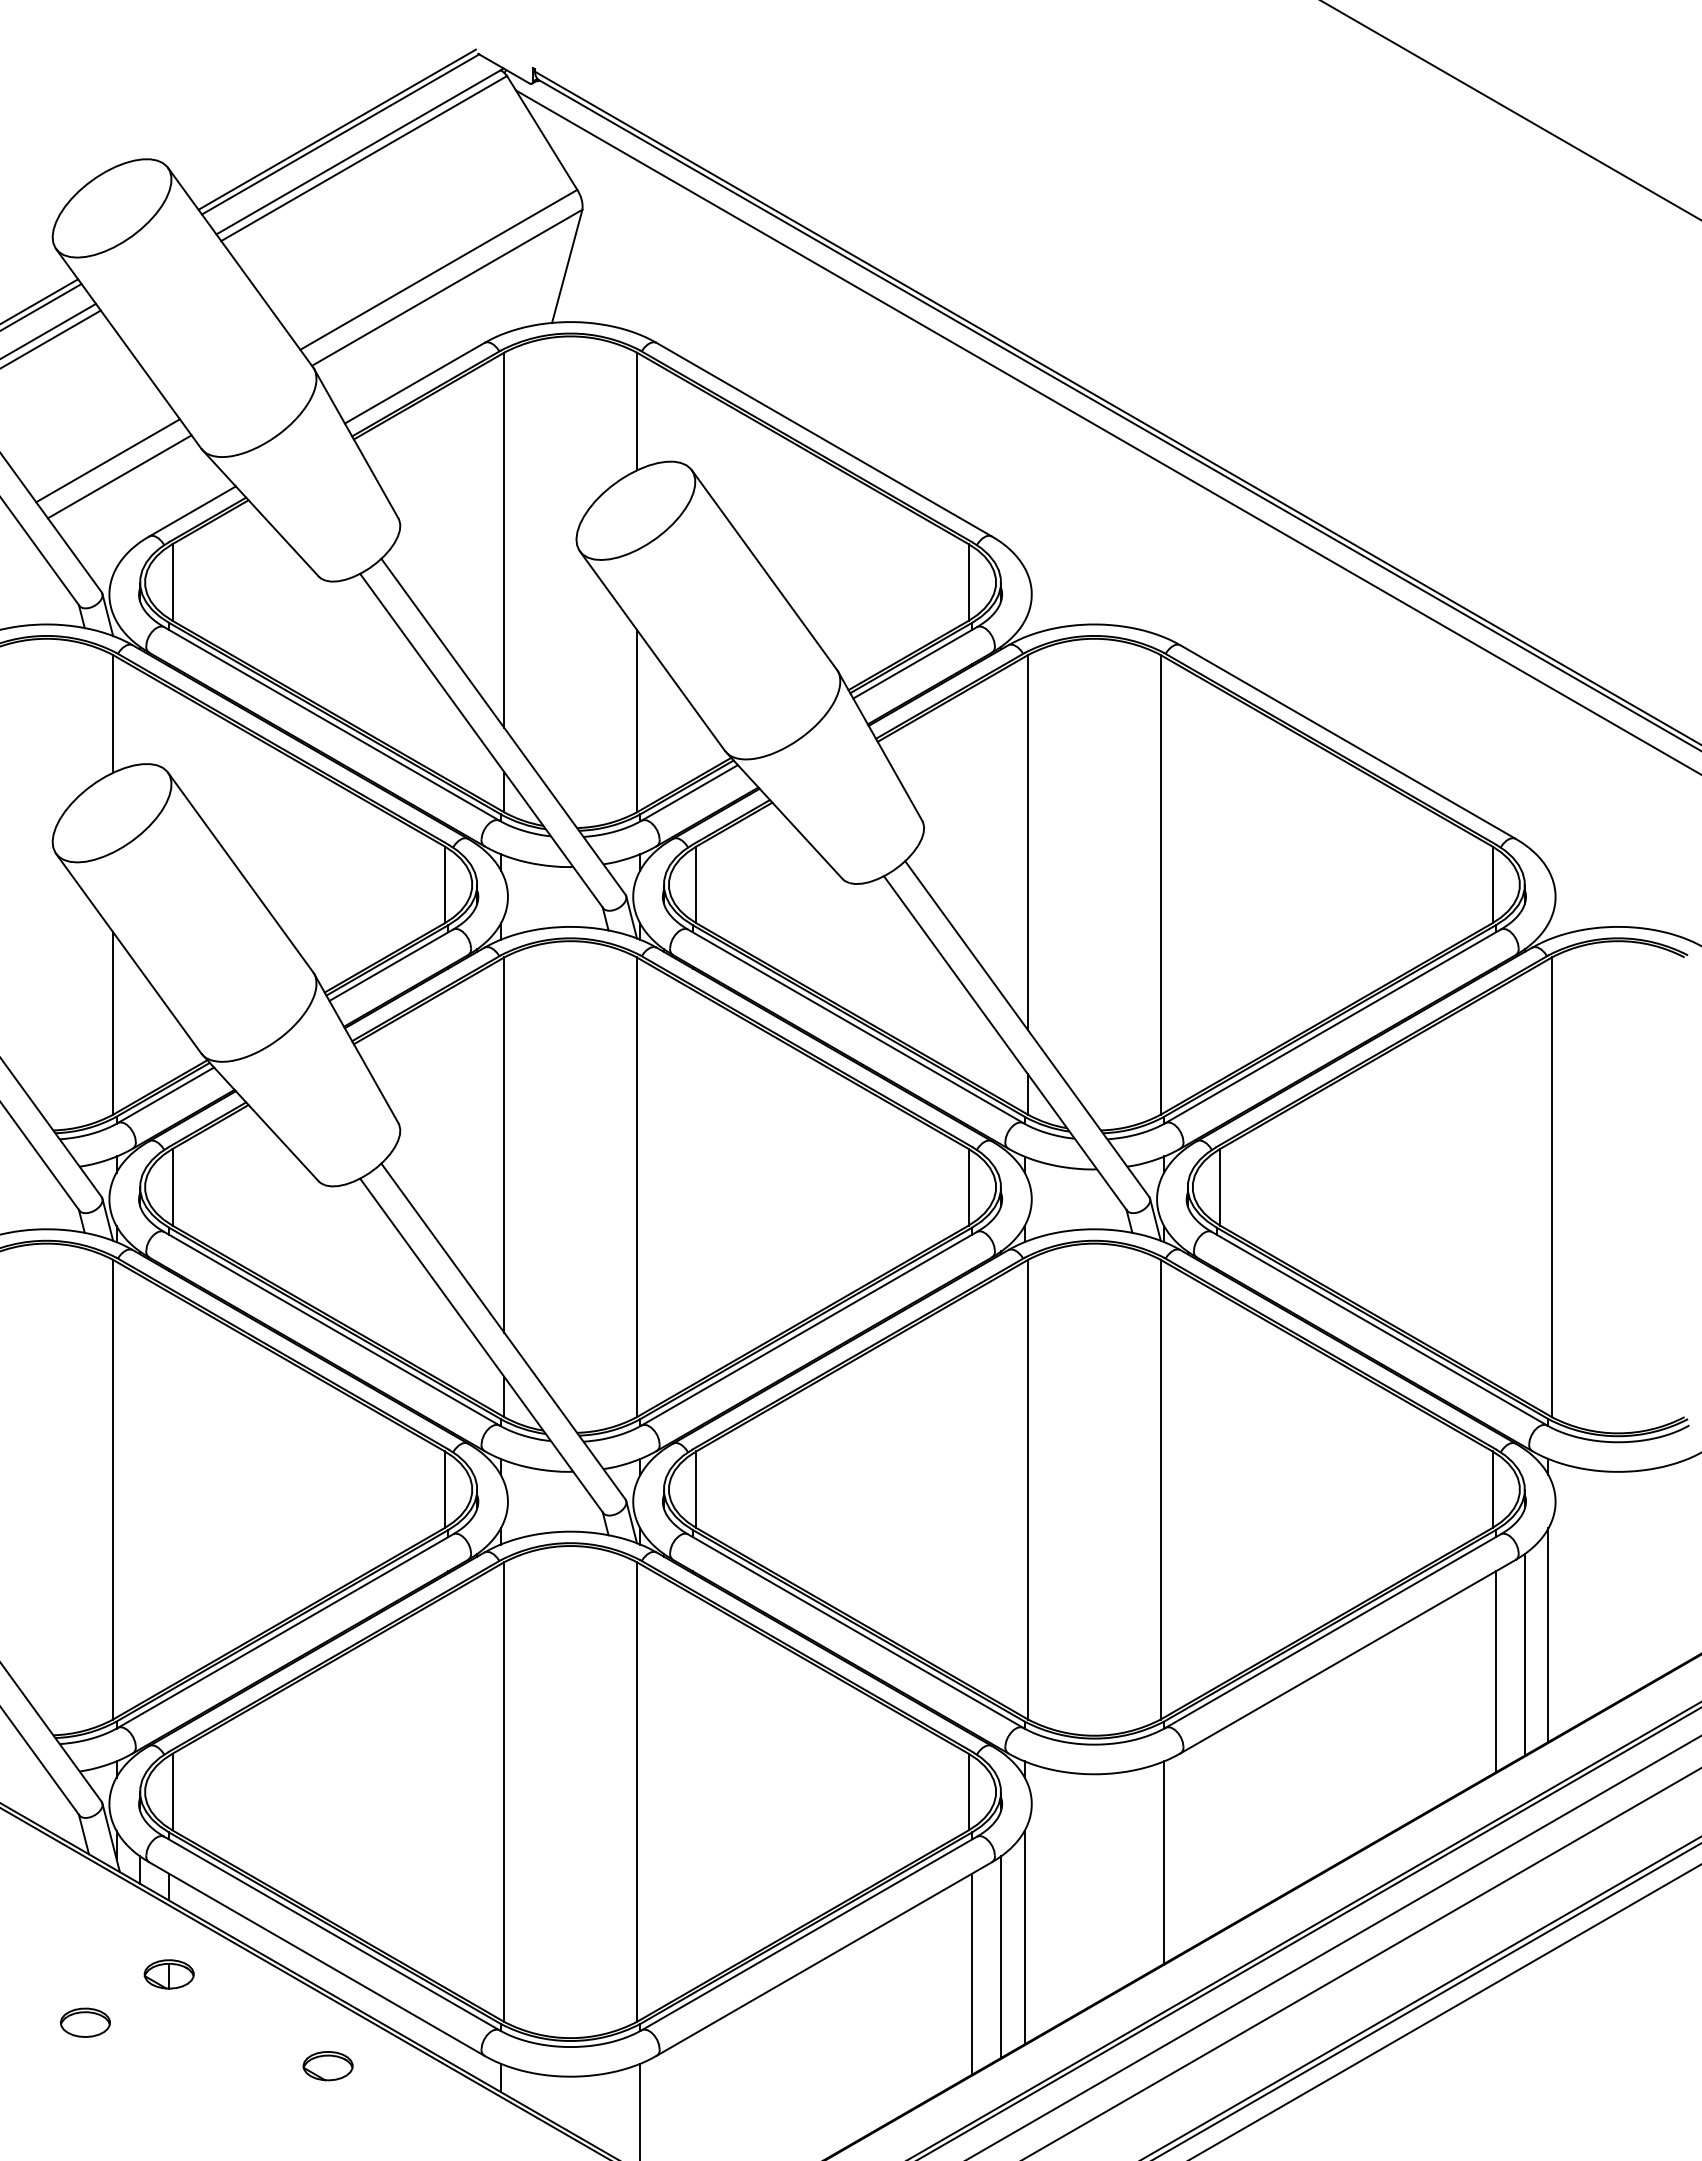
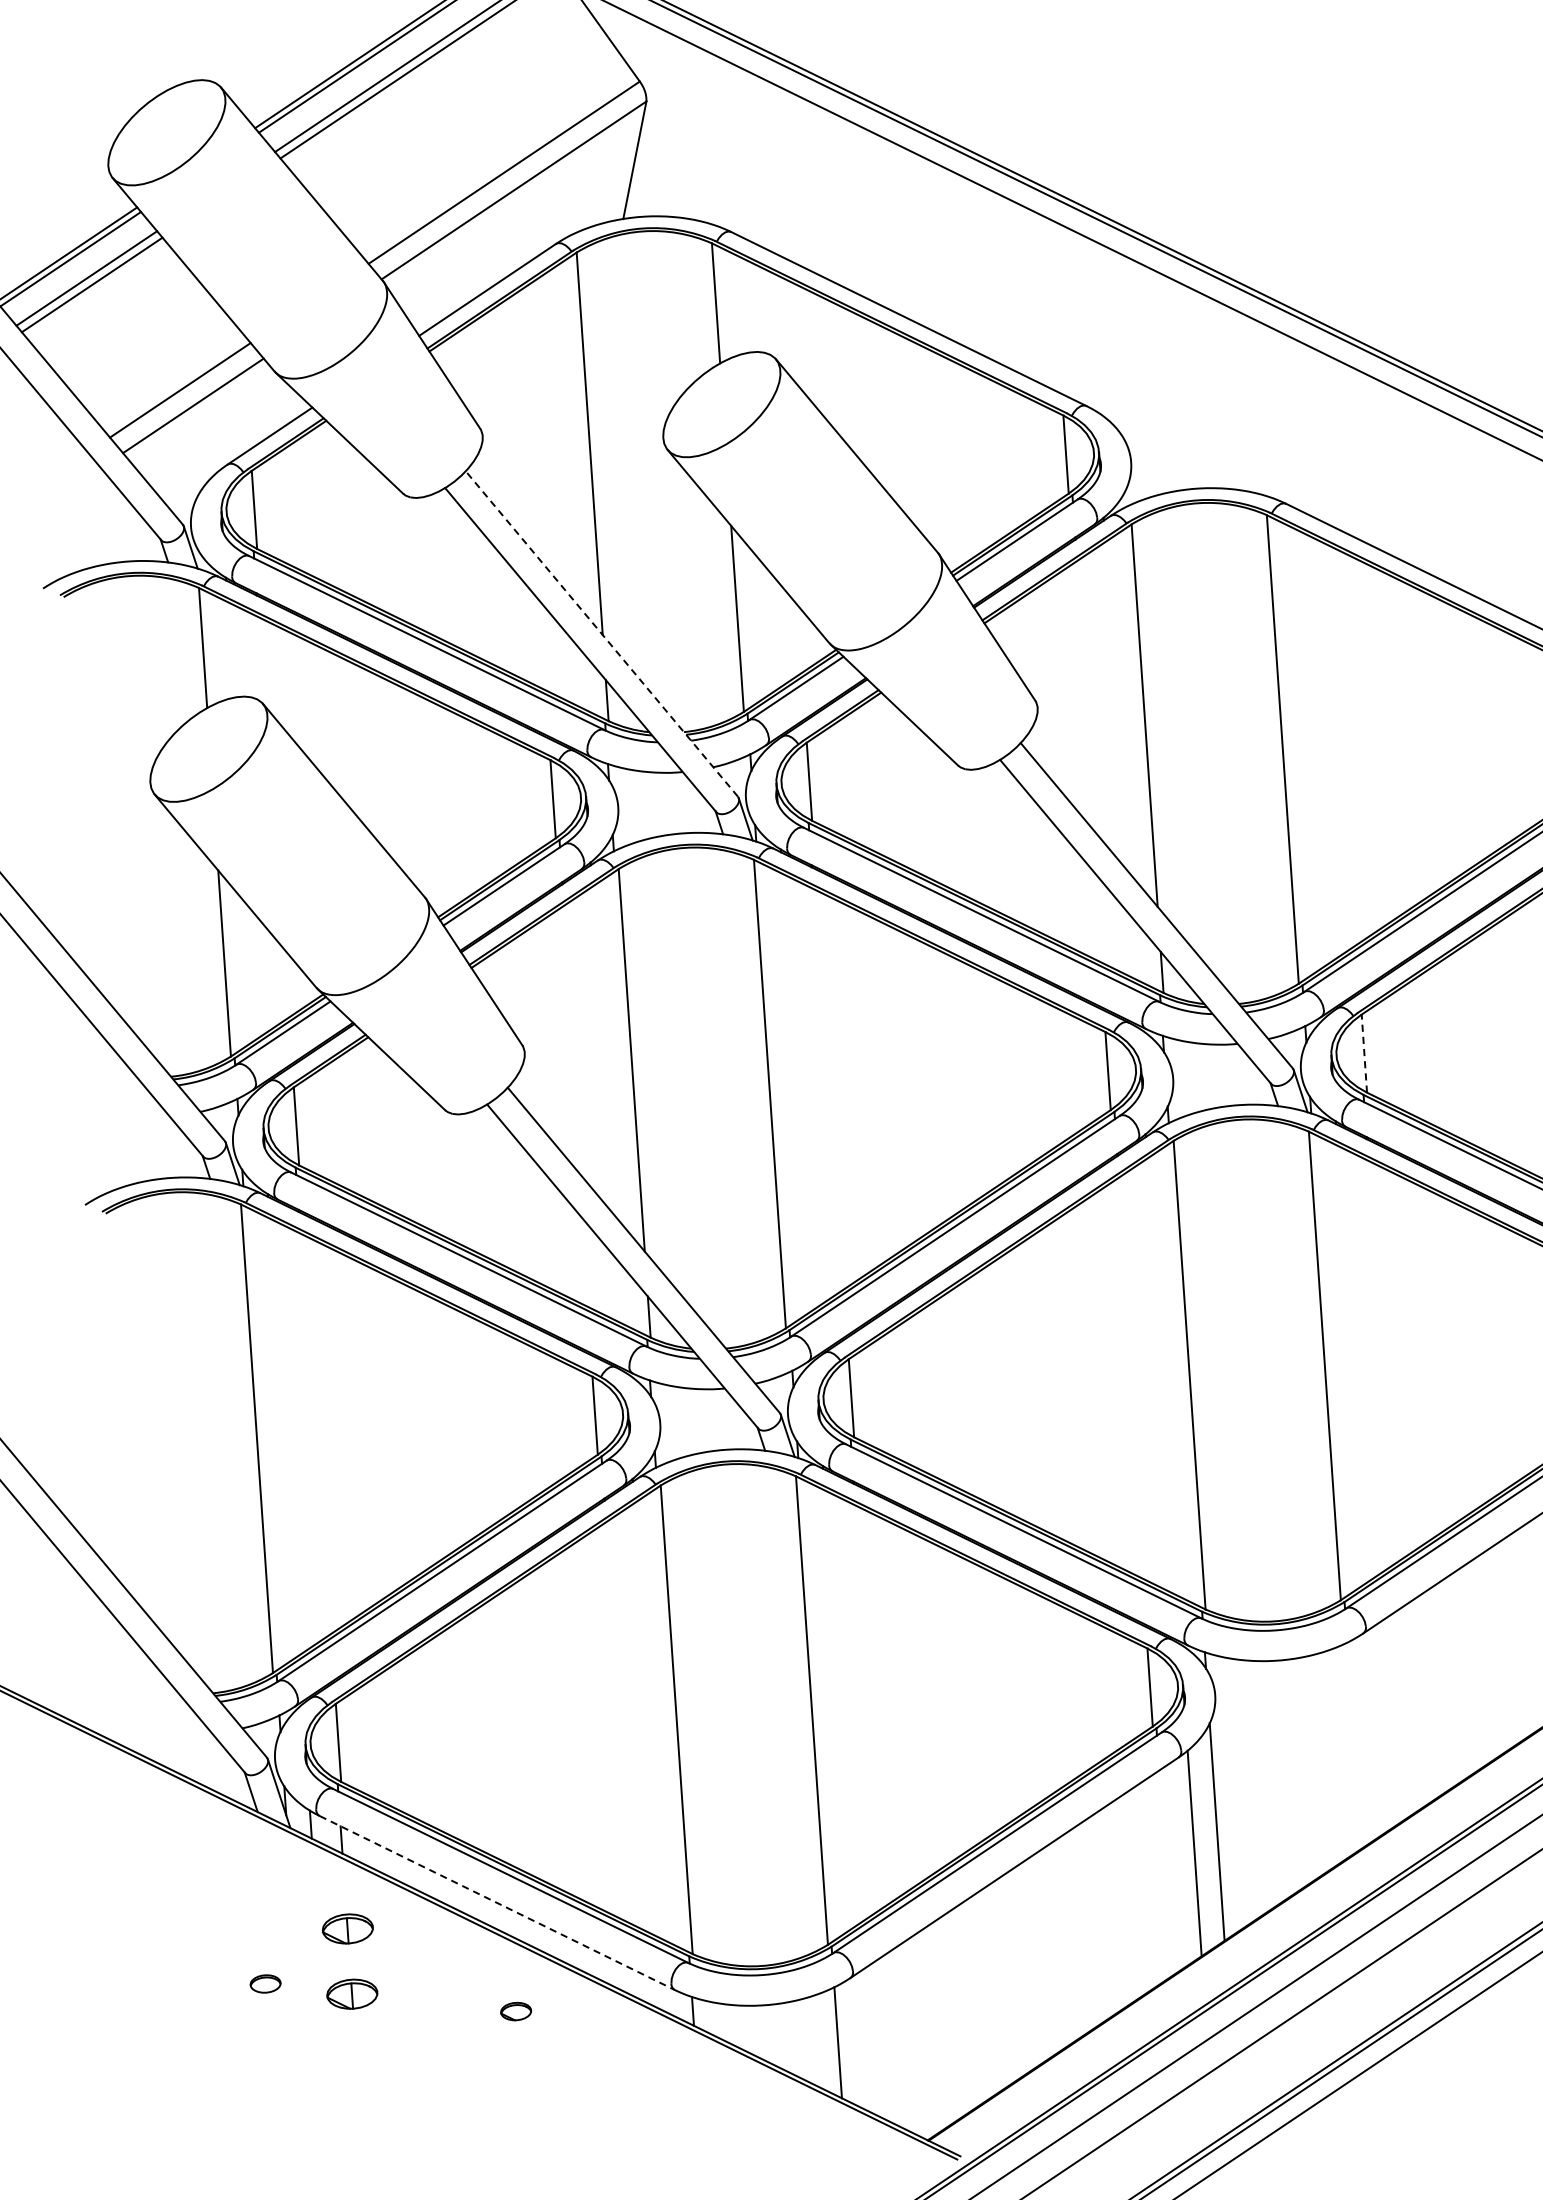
line: (503, 726) -> (601, 633), solid -> dashed
line: (1220, 1186) -> (1364, 1052), solid -> dashed
line: (1164, 1862) -> (1354, 1745), removed
line: (317, 1959) -> (497, 1903), solid -> dashed
line: (972, 1973) -> (1166, 1872), removed
part: (84, 2022) -> (264, 1983), size x0.6
part: (168, 2038) -> (351, 1994), added
part: (327, 2066) -> (515, 2011), size x0.6

